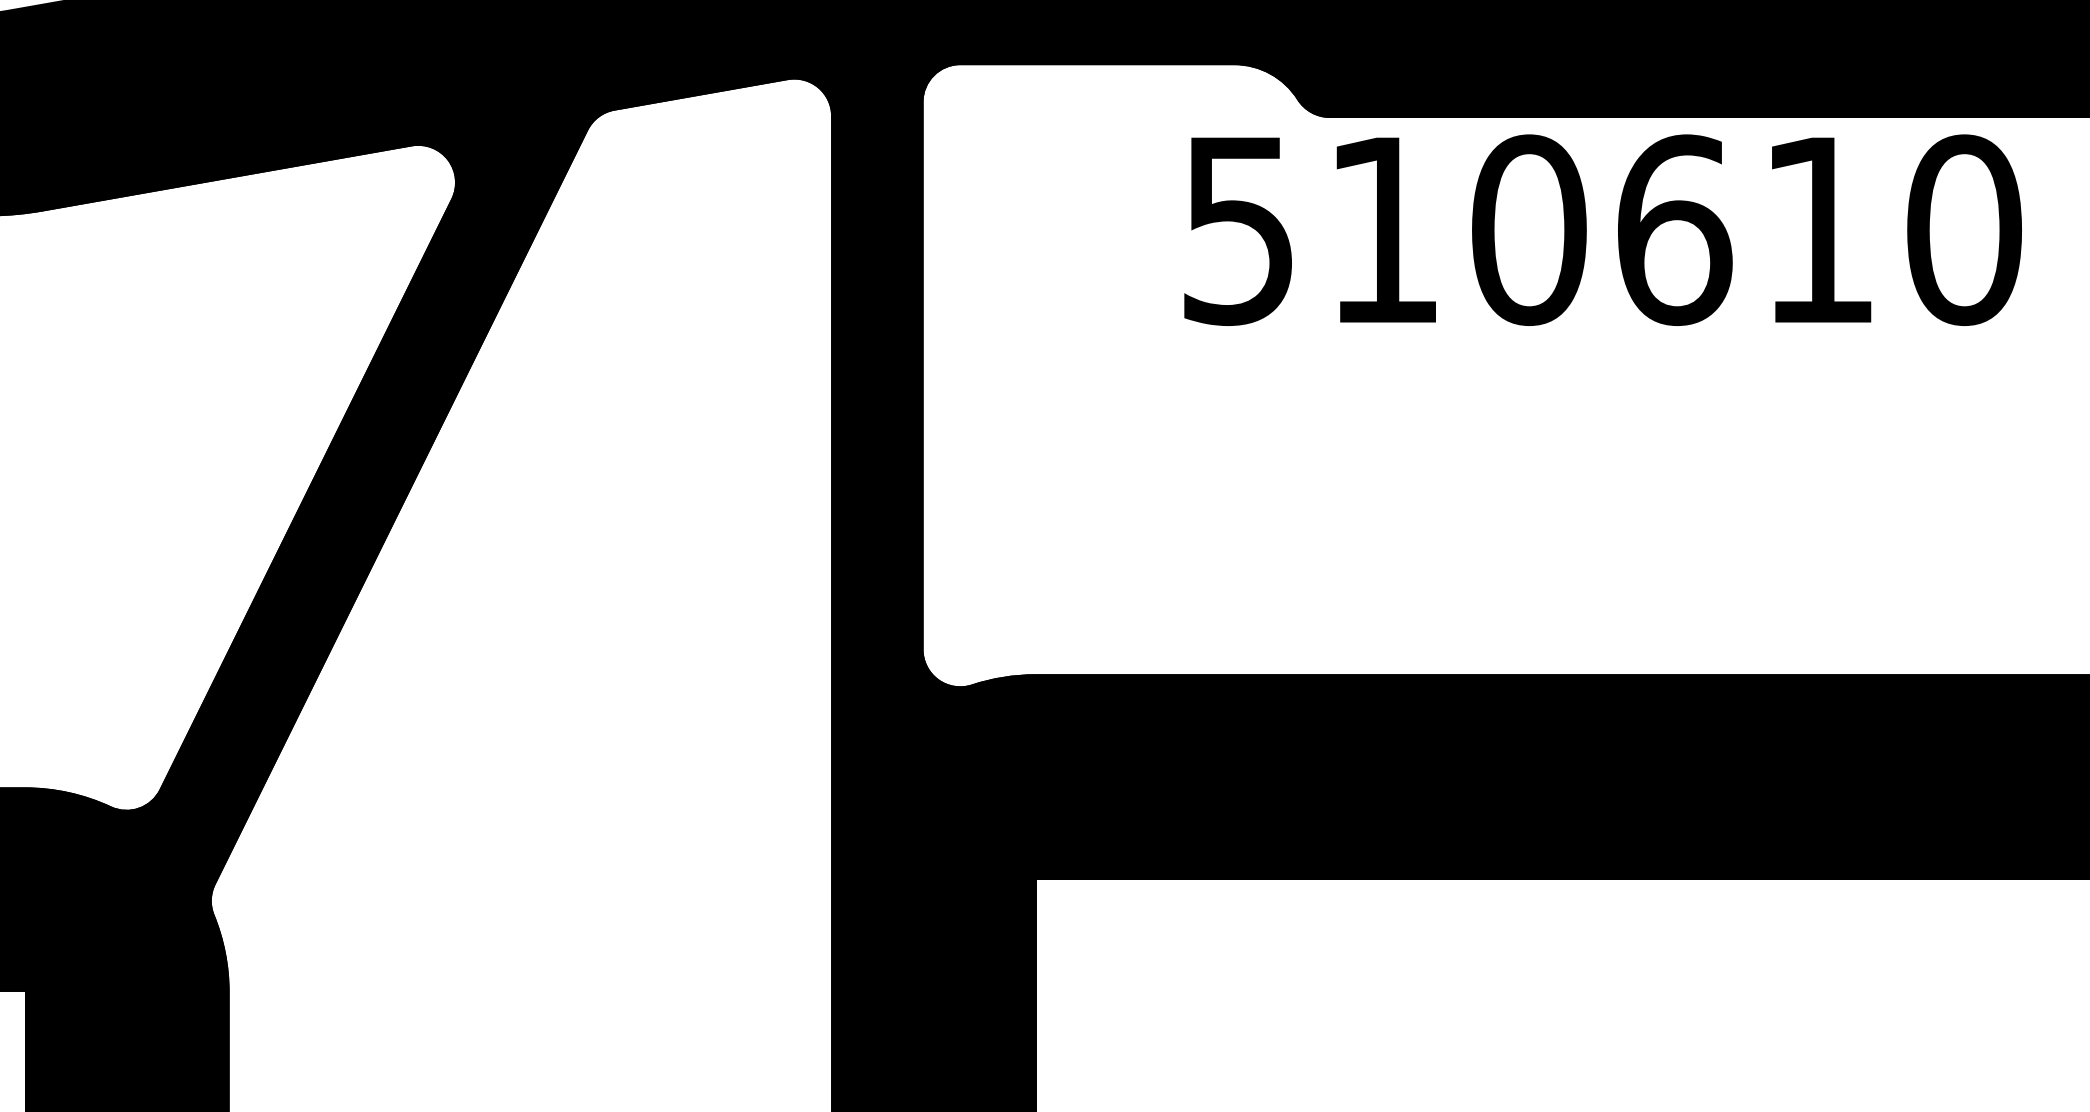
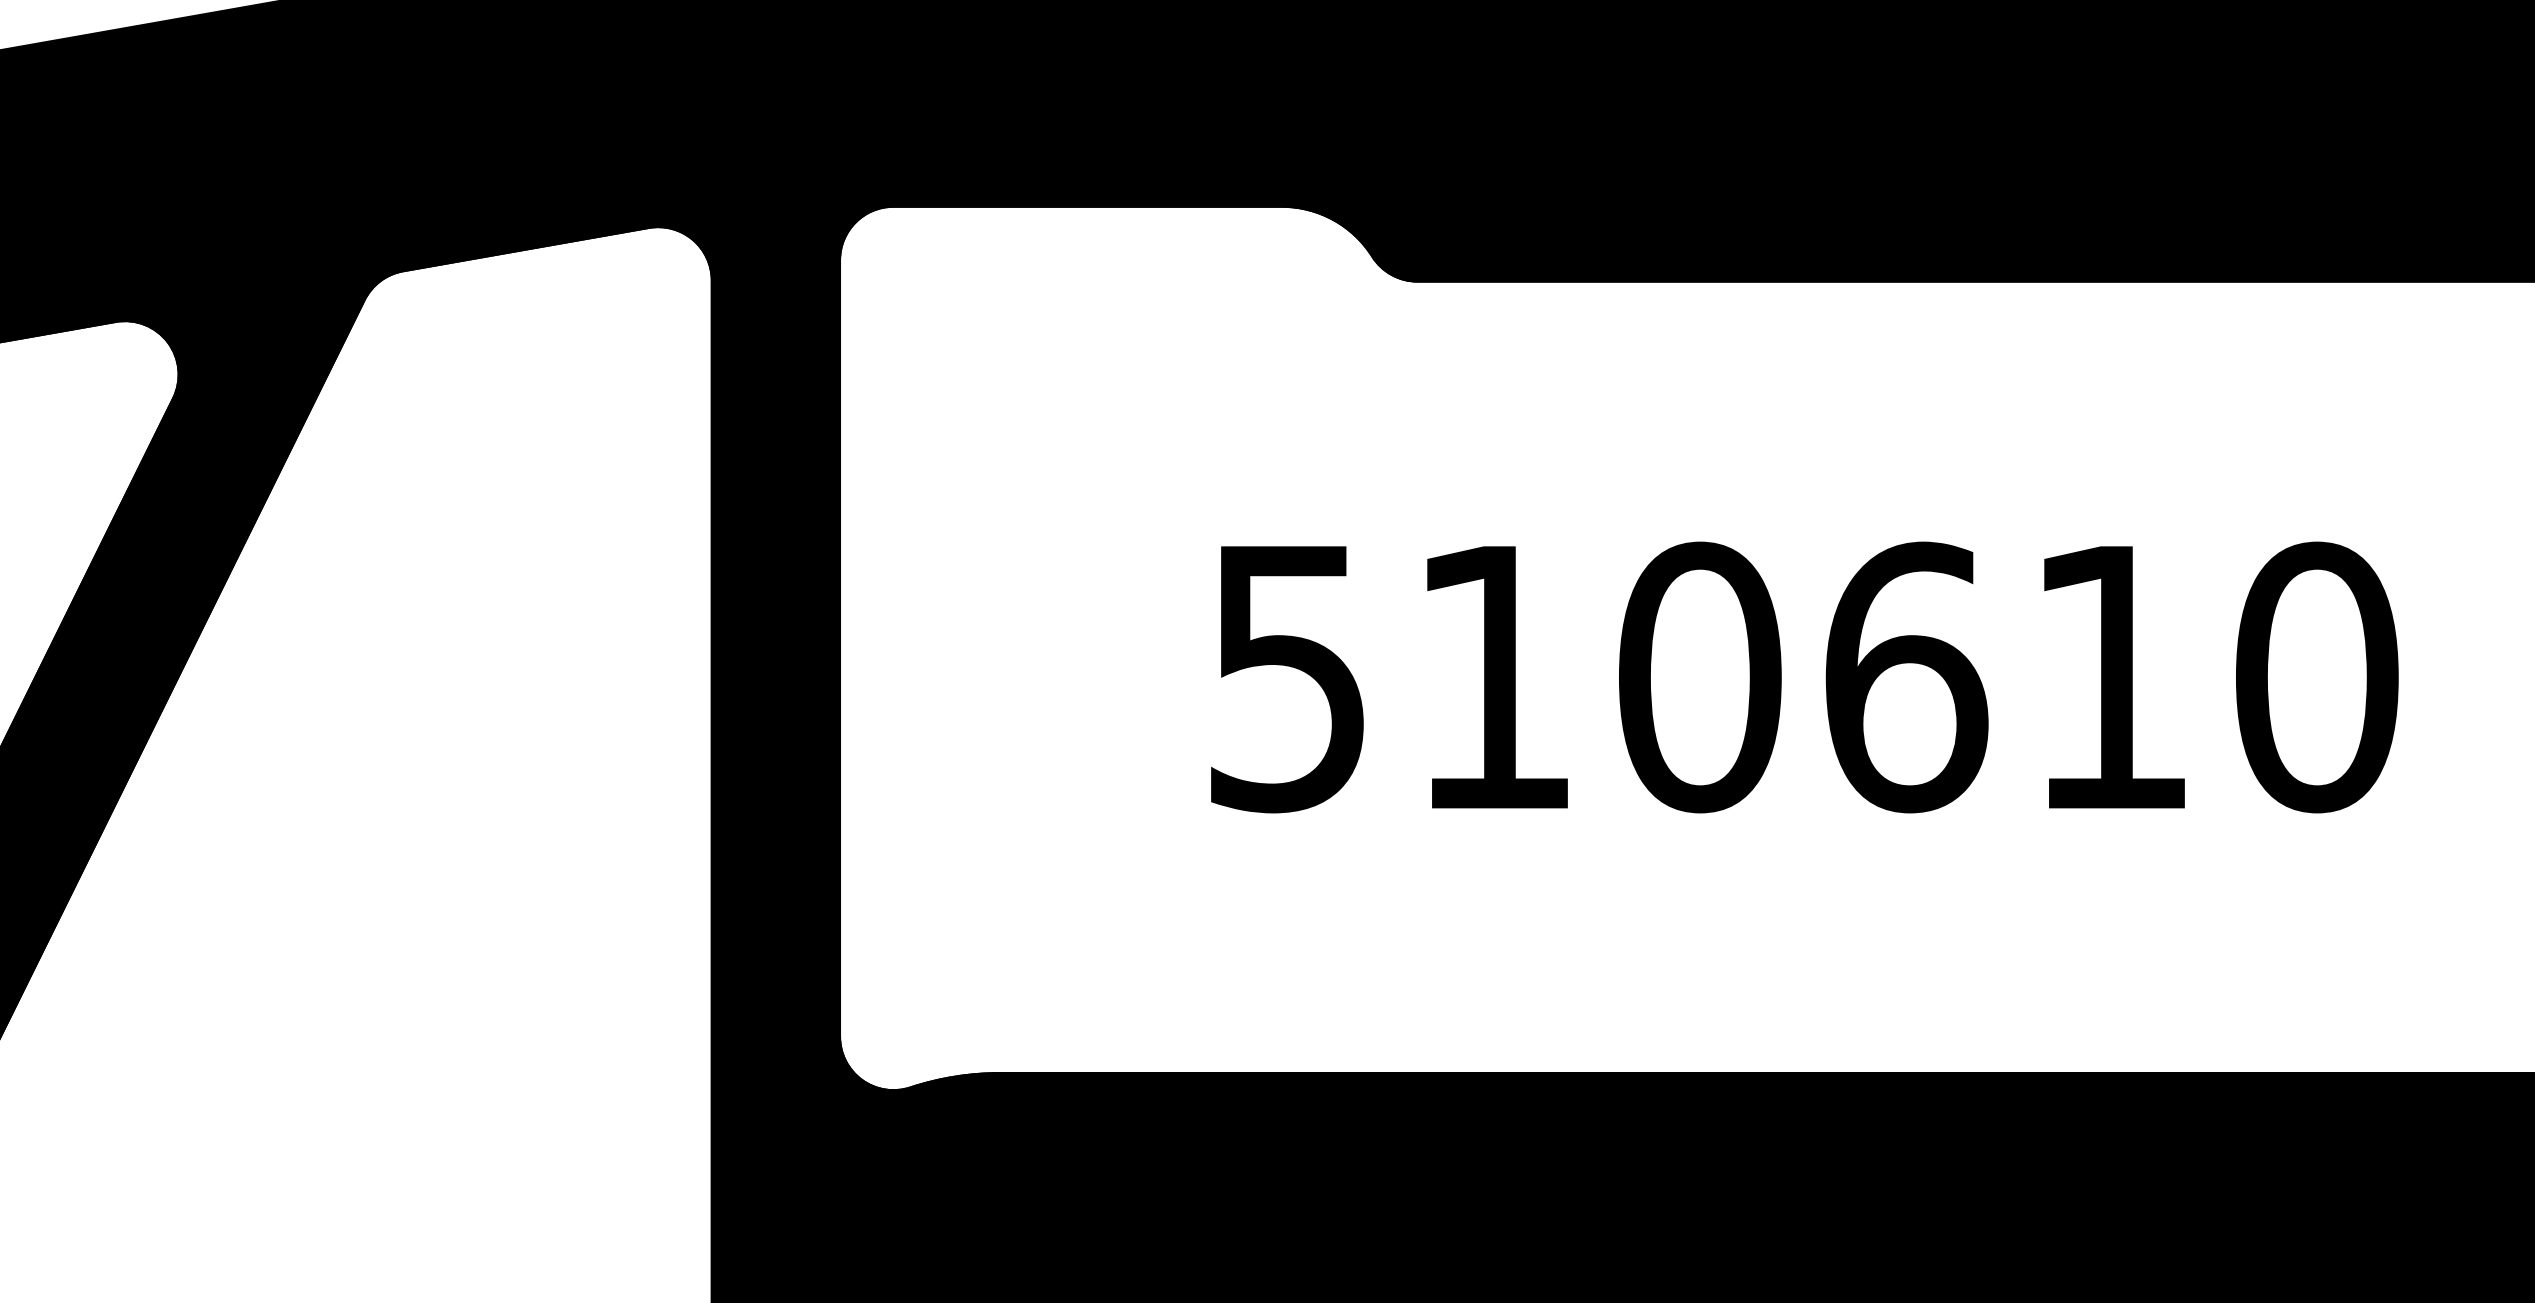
text: (1602, 229) -> (1803, 676), moved

